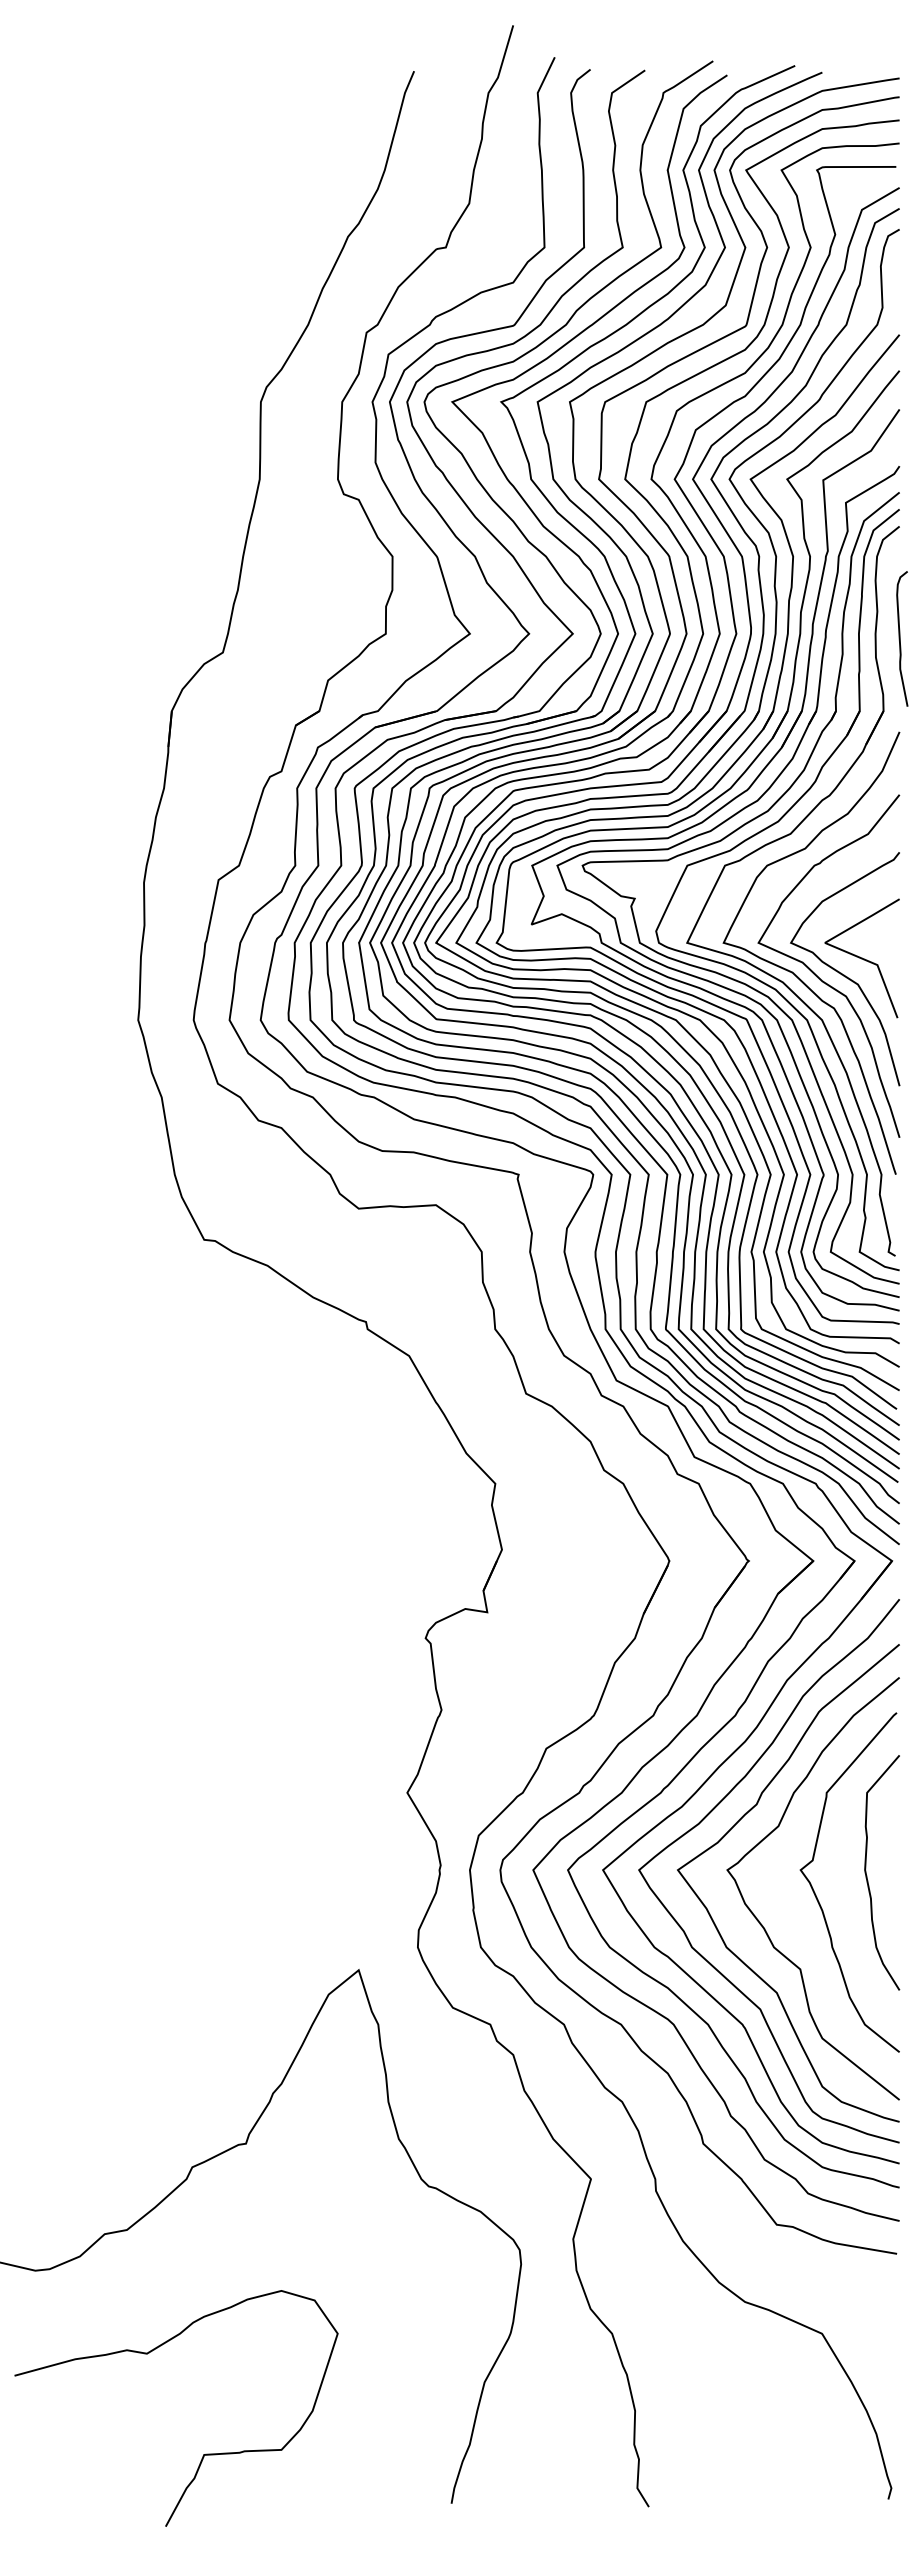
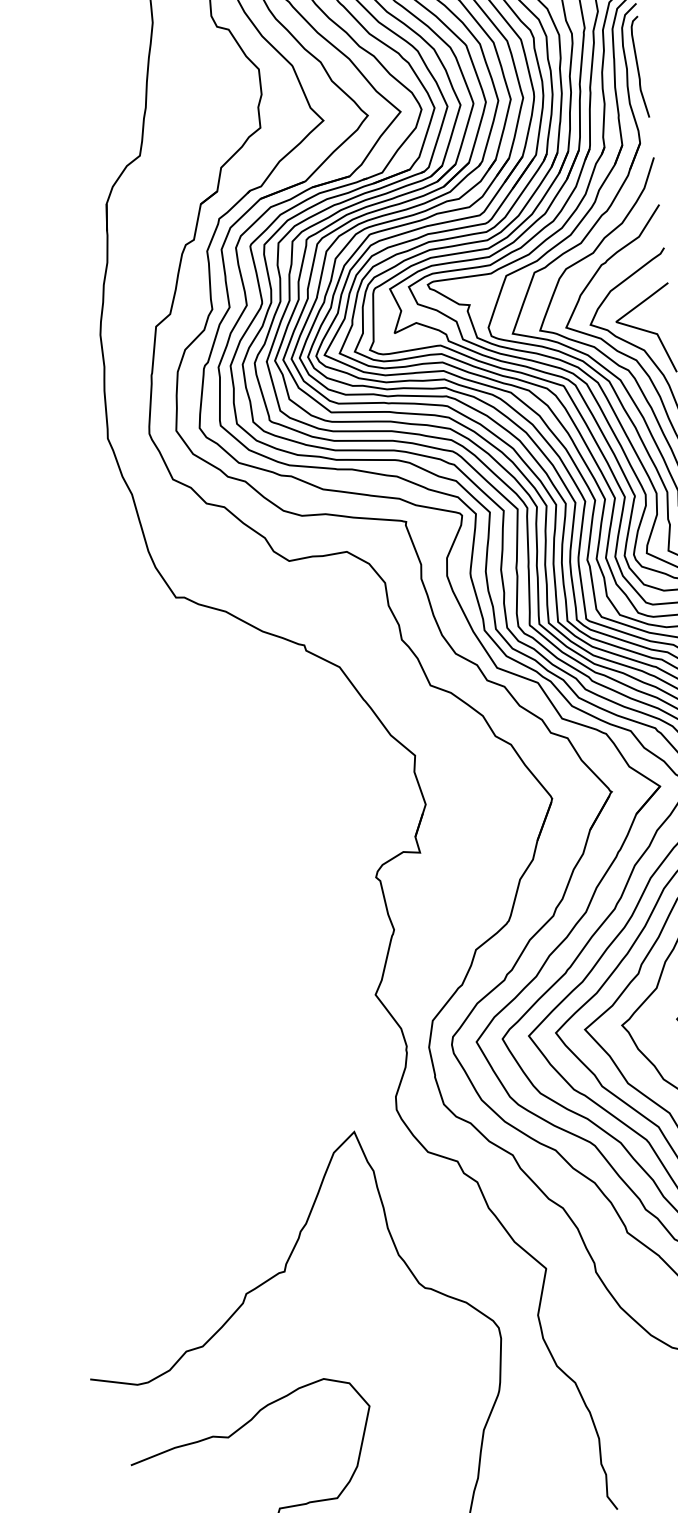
curve: (900, 638) -> (638, 67), moved

